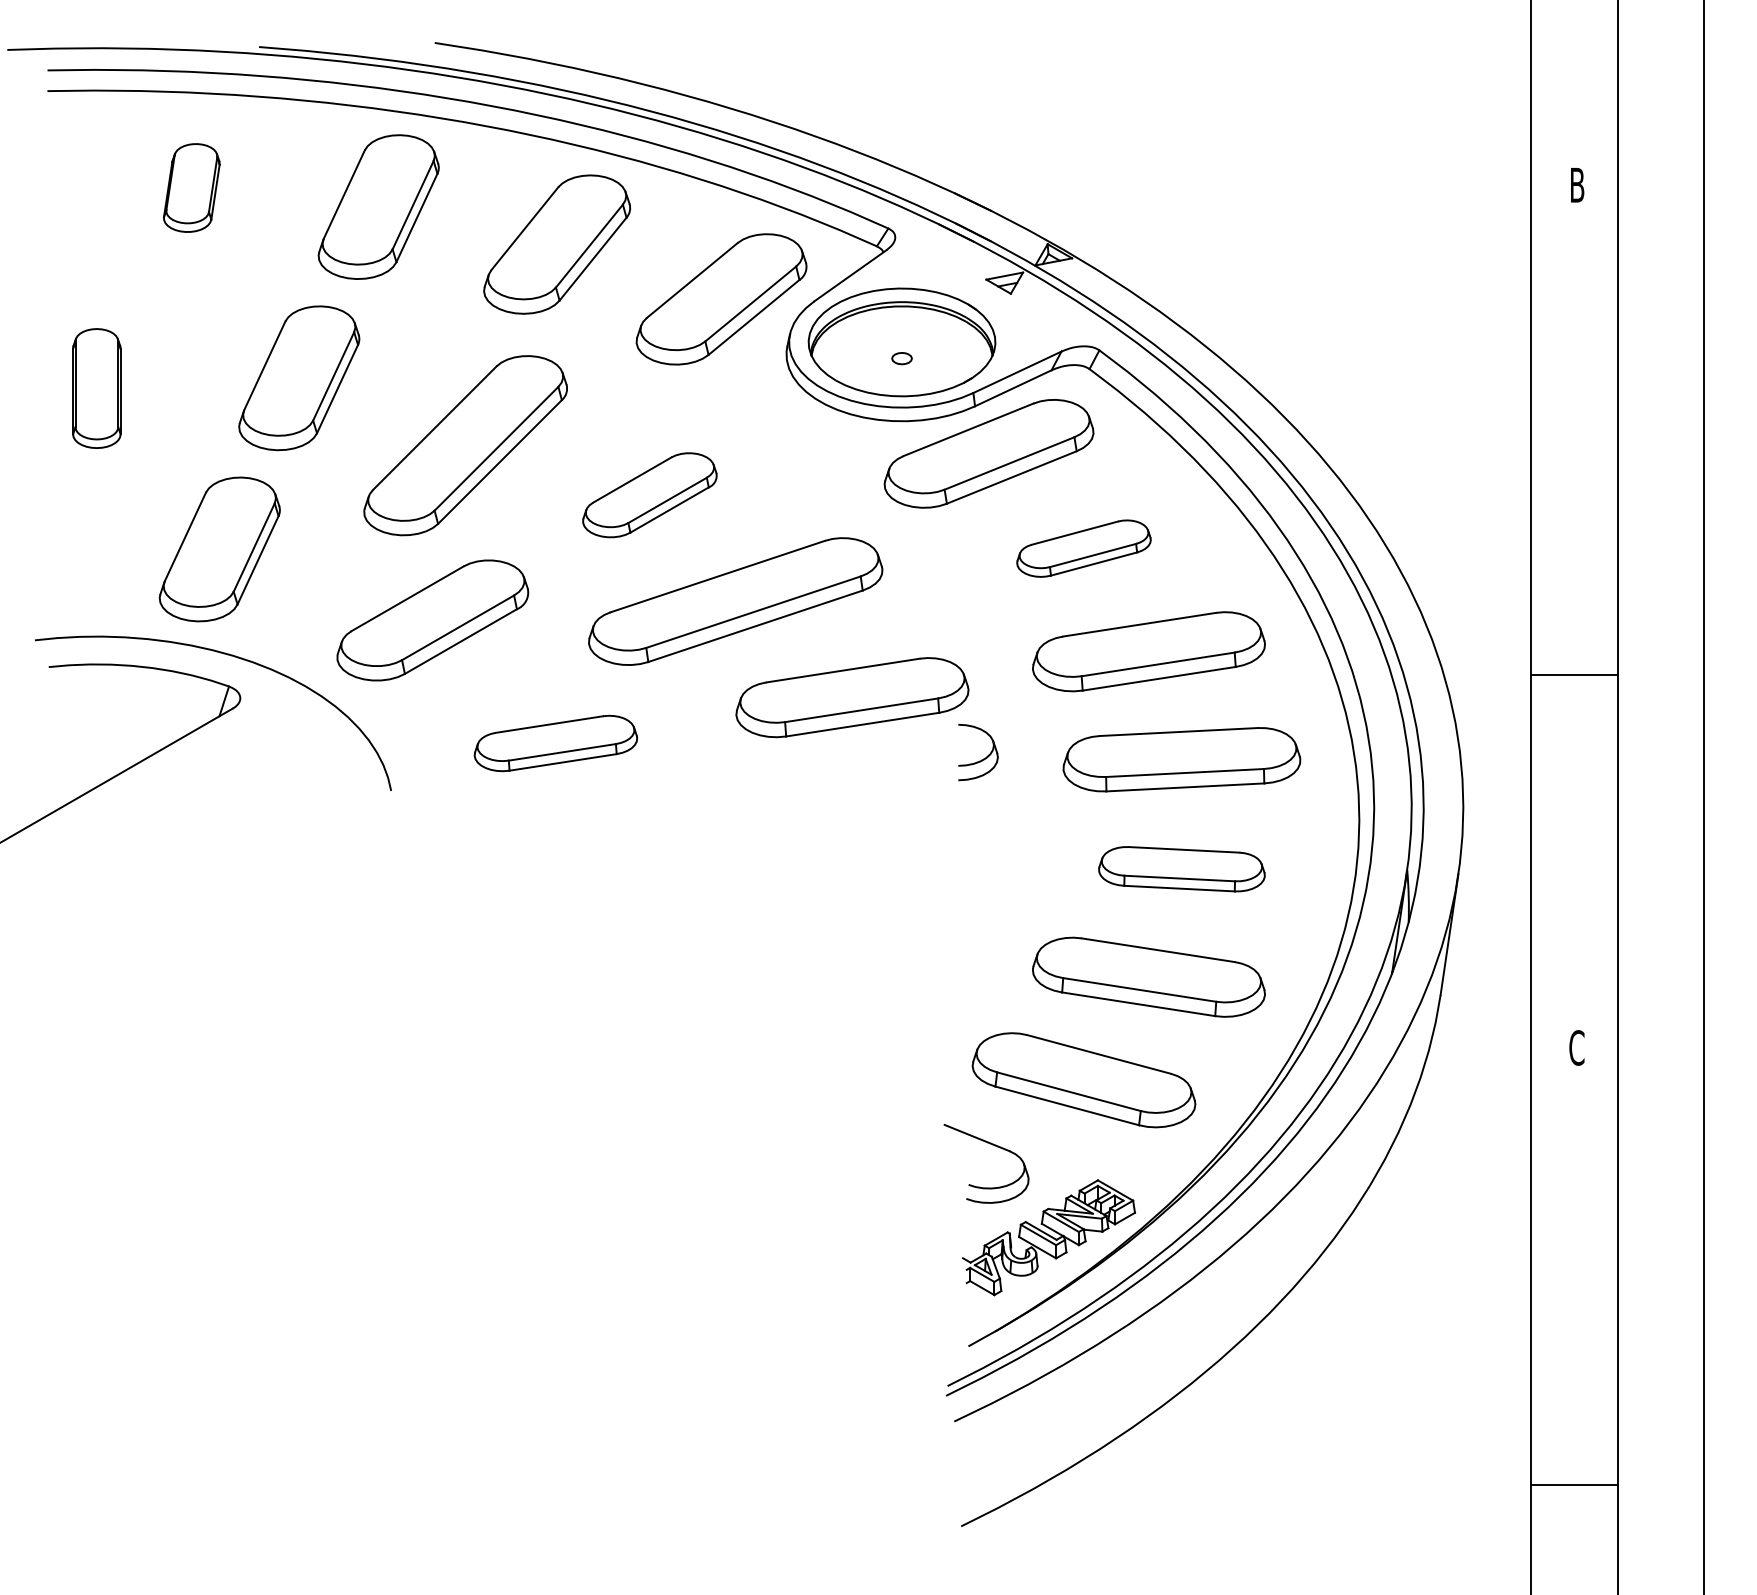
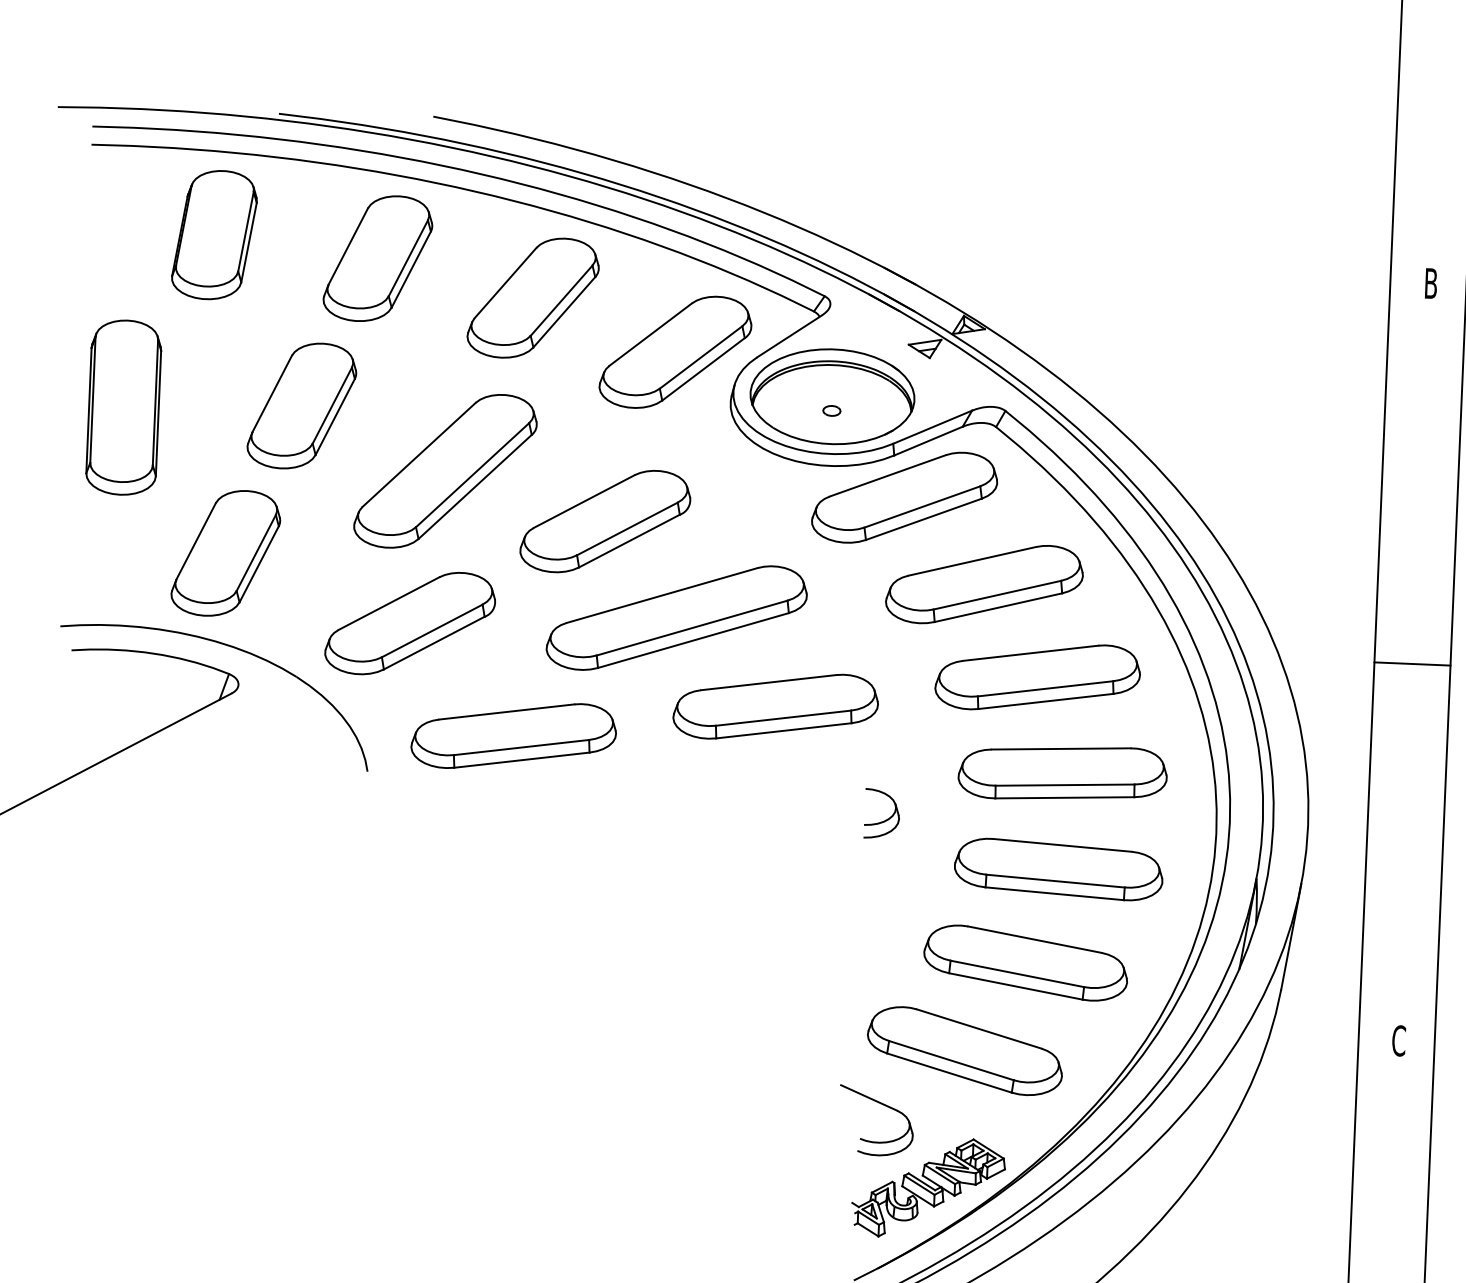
part: (191, 187) -> (214, 234), size x1.67
part: (96, 388) -> (123, 407), size x1.67
part: (649, 495) -> (605, 521), size x1.43
part: (1083, 548) -> (984, 584), size x1.67
line: (1573, 674) -> (1411, 663), moved
part: (555, 743) -> (513, 736), size x1.43
part: (981, 759) -> (884, 820), moved
part: (1181, 868) -> (1058, 868), size x1.43

